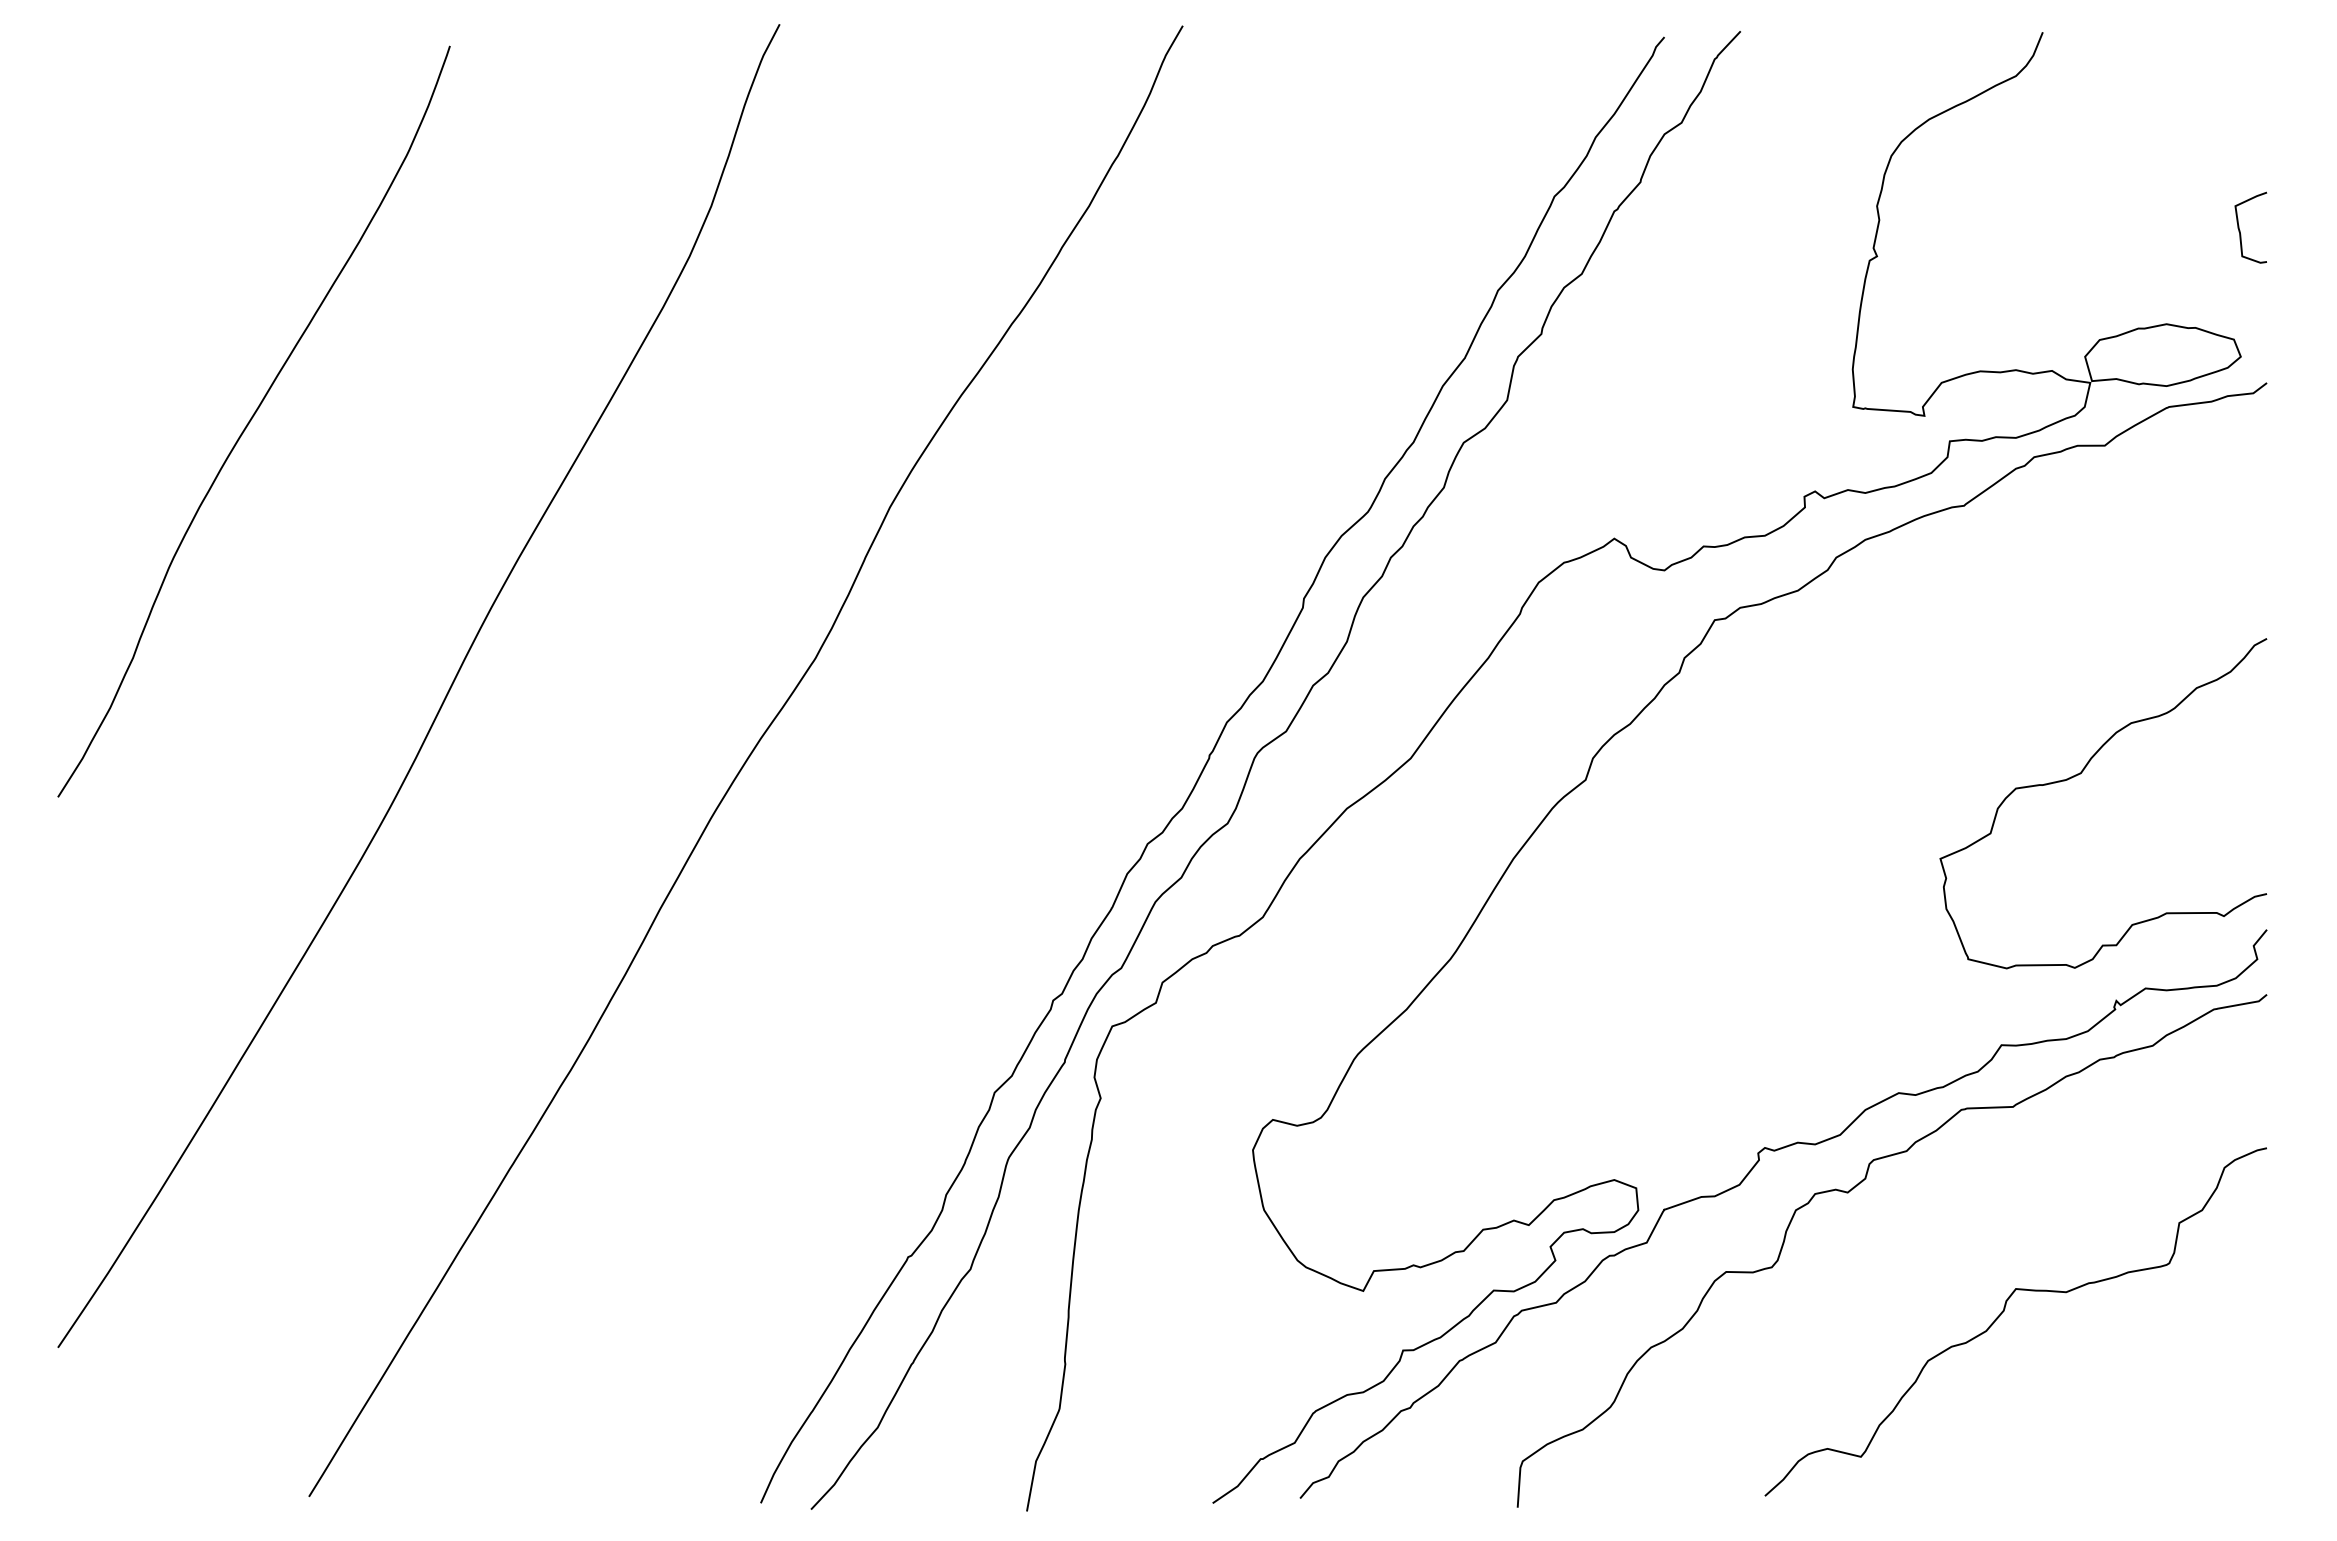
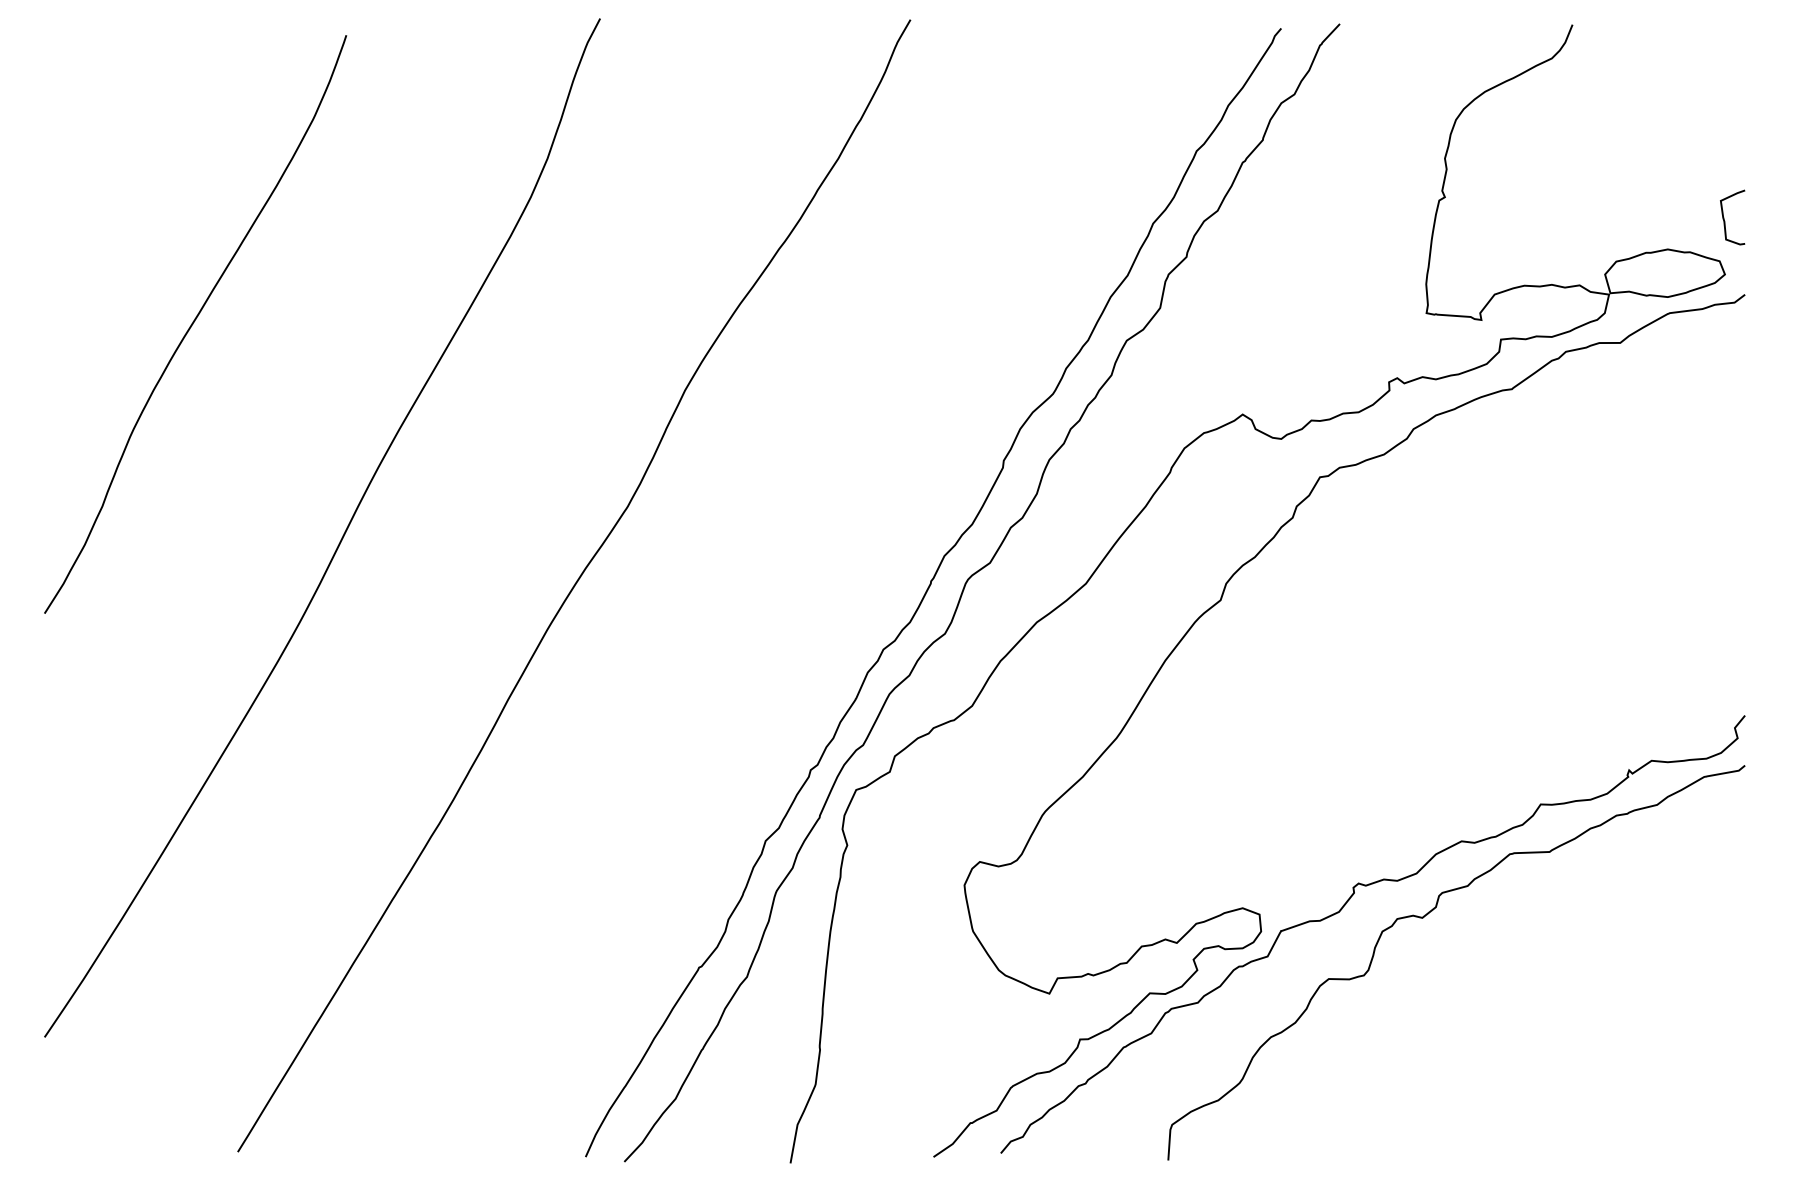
curve: (2240, 230) -> (1724, 219), moved
curve: (2080, 774) -> (1601, 596), removed
curve: (2004, 1311) -> (1543, 1009), removed

